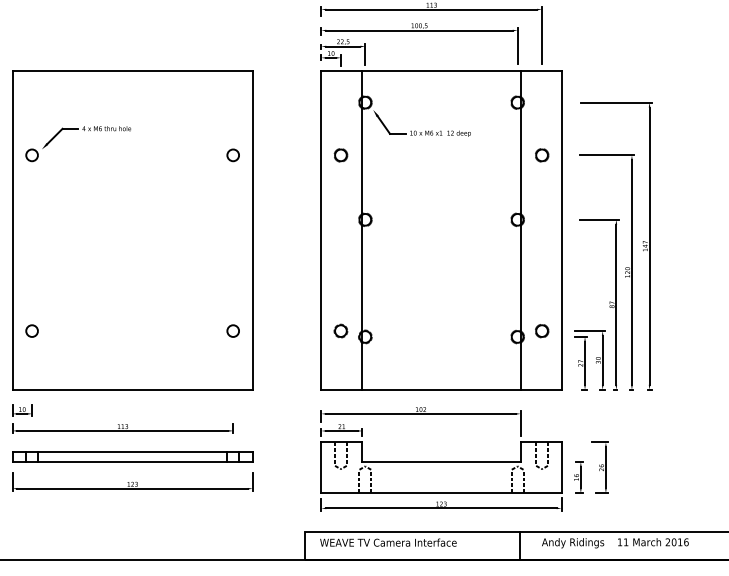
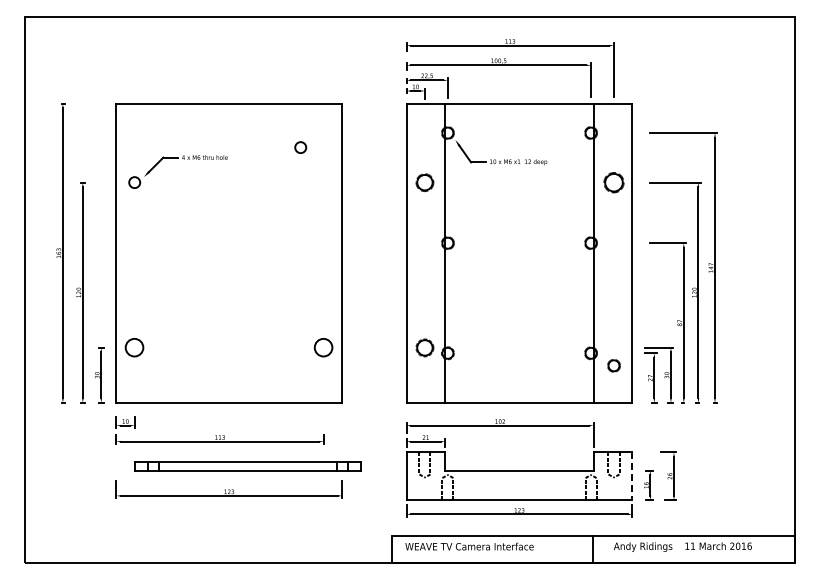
circle: (232, 155) -> (300, 147), moved
circle: (340, 155) -> (424, 182), size x1.4
circle: (541, 155) -> (613, 182), size x1.6
circle: (31, 330) -> (134, 347), size x1.6
circle: (232, 330) -> (323, 347), size x1.6
circle: (340, 330) -> (424, 347), size x1.4
circle: (541, 330) -> (613, 365), moved
part: (131, 457) -> (247, 466), moved
line: (561, 468) -> (632, 476), solid -> dashed

